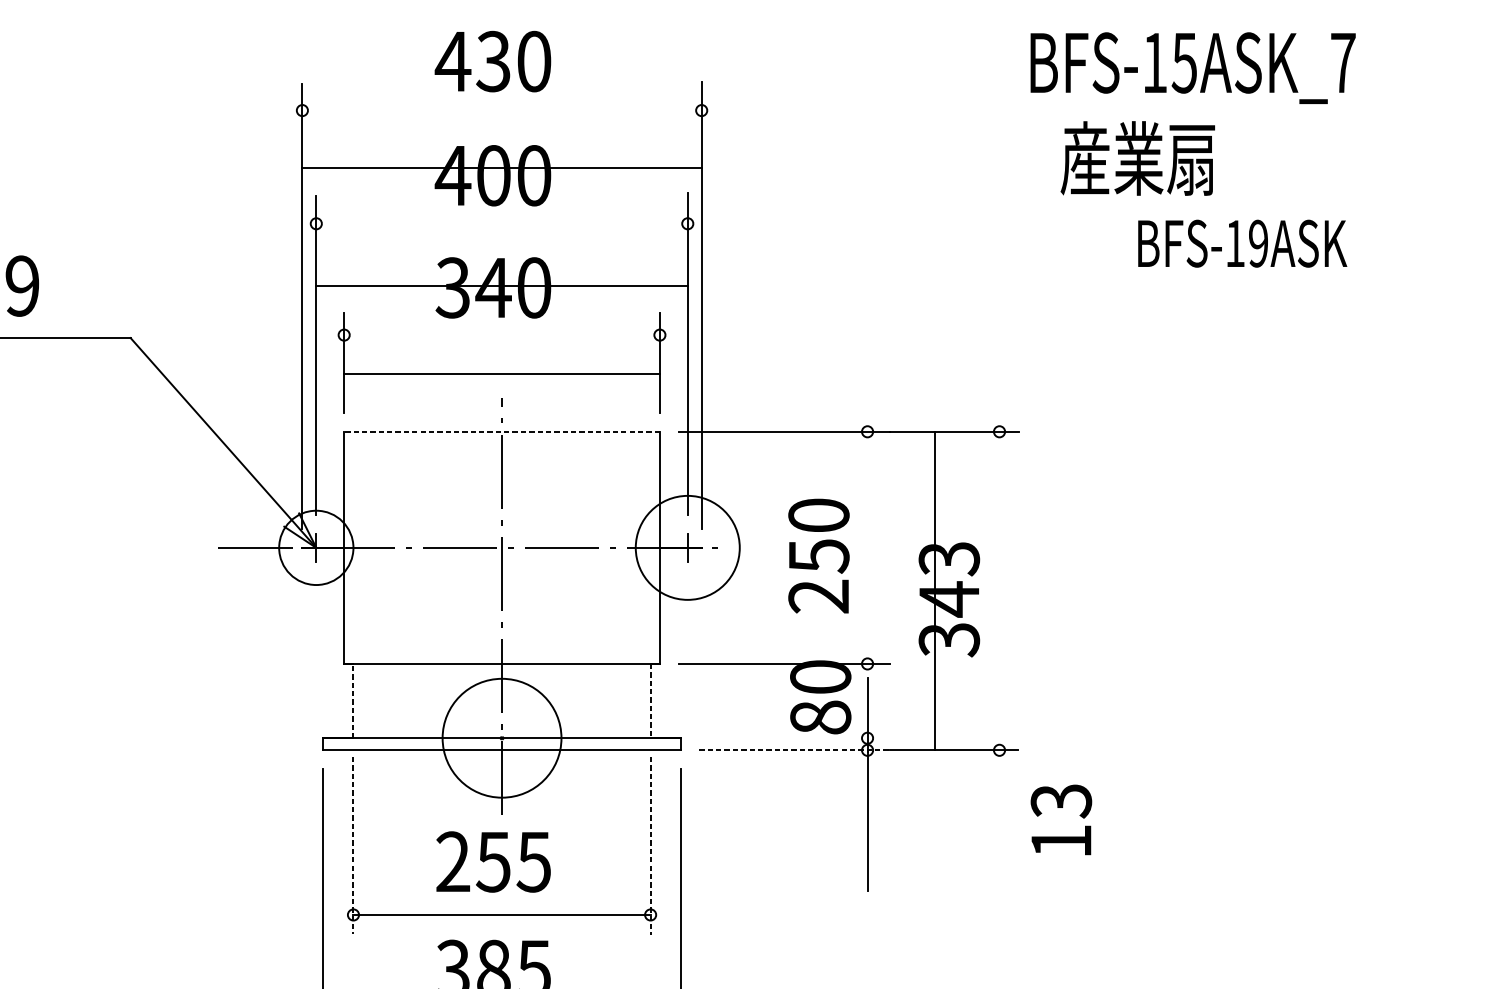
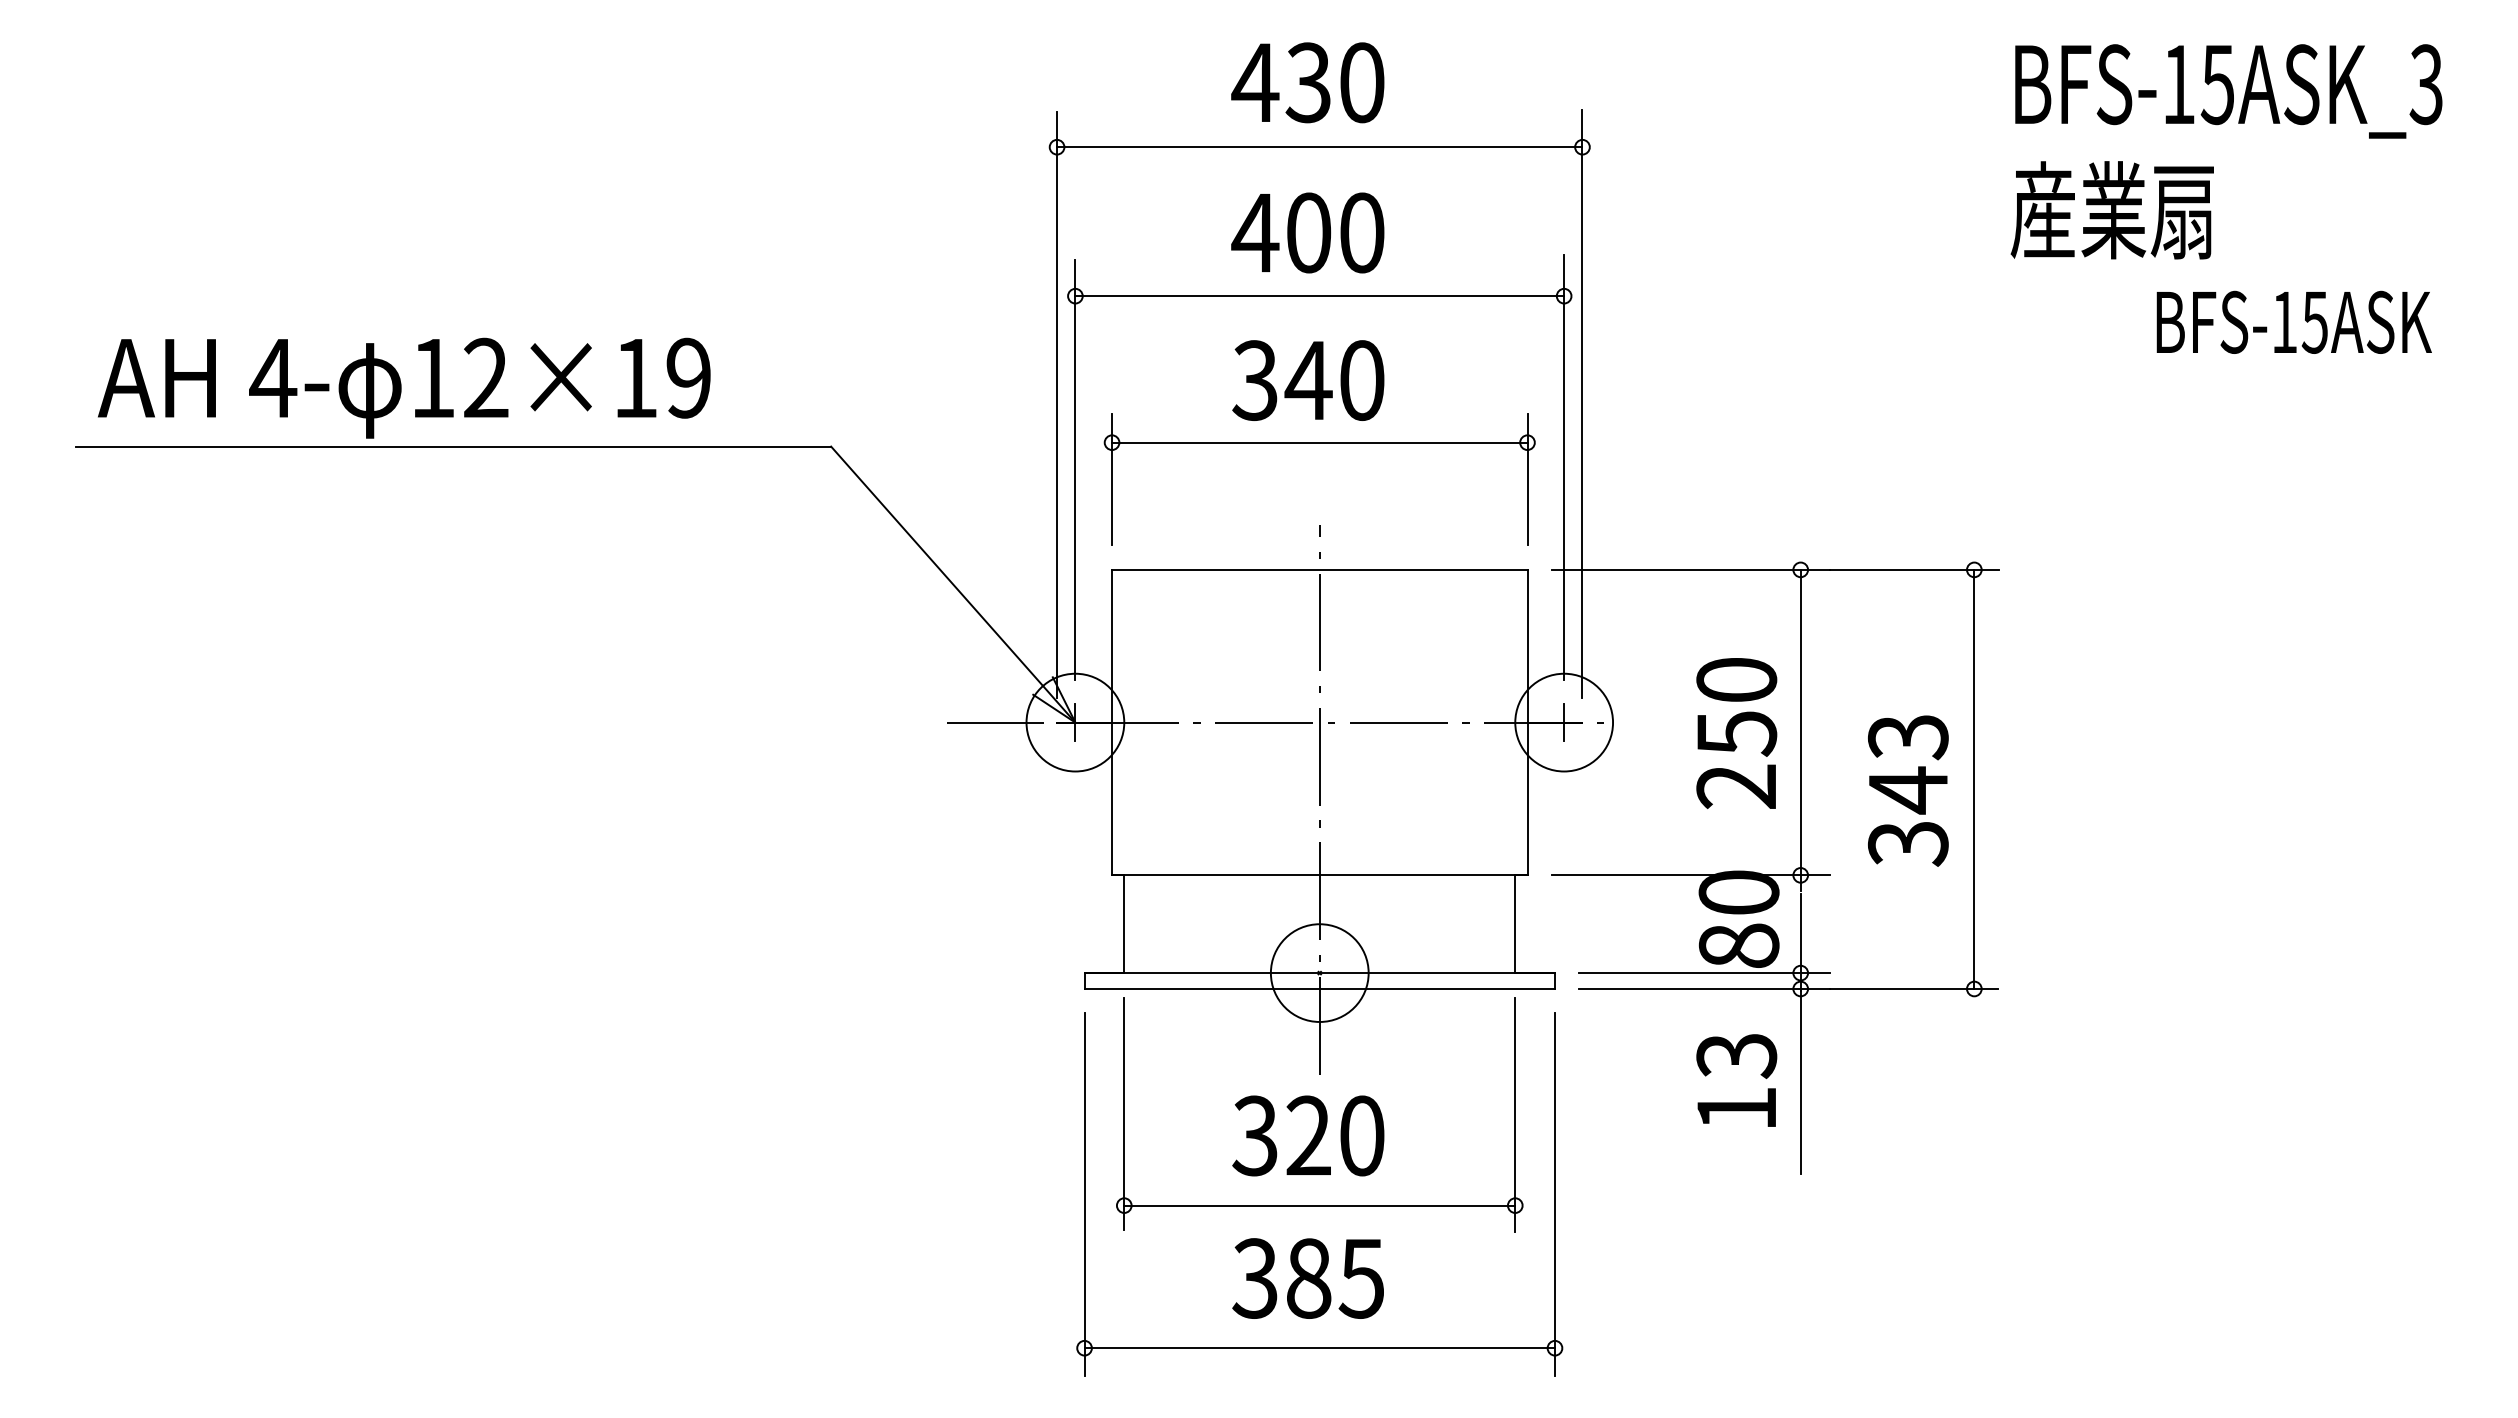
text: (1343, 62) -> (2426, 84), BFS-15ASK_7 -> BFS-15ASK_3
text: (1137, 158) -> (2111, 210), moved
line: (501, 168) -> (1319, 147), moved
text: (1258, 243) -> (2314, 321), BFS-19ASK -> BFS-15ASK
line: (501, 286) -> (1319, 296), moved
line: (501, 373) -> (1319, 442), moved
line: (501, 431) -> (1319, 569), dashed -> solid
circle: (688, 547) -> (1564, 722), size x0.71
line: (867, 553) -> (1800, 730), added
line: (935, 590) -> (1974, 778), moved
line: (353, 701) -> (1124, 924), dashed -> solid
line: (650, 701) -> (1515, 924), dashed -> solid
circle: (501, 737) -> (1319, 972), size x0.62
line: (794, 738) -> (1704, 973), added
line: (795, 749) -> (1705, 988), dashed -> solid
text: (1061, 819) -> (1736, 1080), moved
line: (353, 845) -> (1124, 1114), dashed -> solid
line: (650, 845) -> (1515, 1114), dashed -> solid
text: (493, 861) -> (1308, 1135), 255 -> 320

